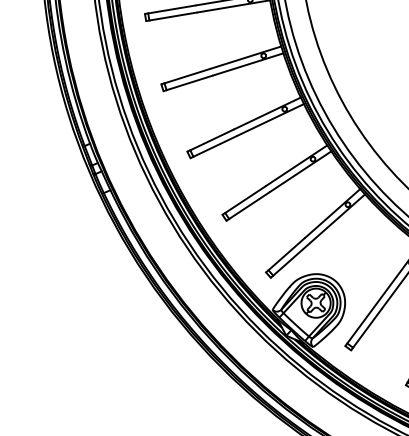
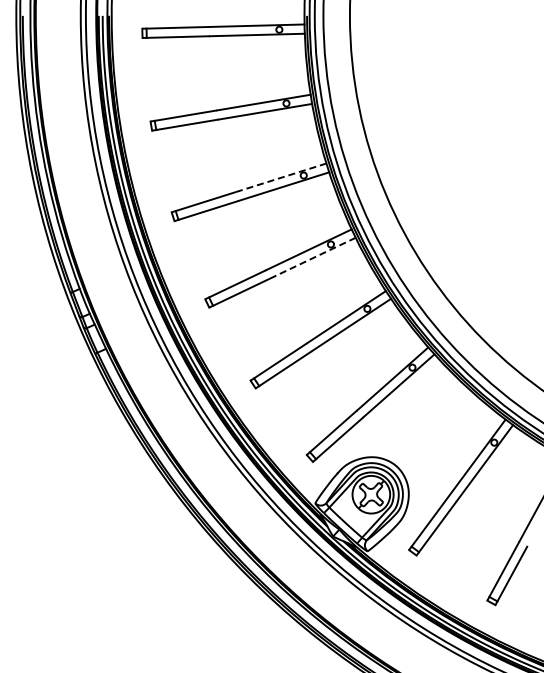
line: (246, 57) -> (281, 177), solid -> dashed
line: (270, 120) -> (312, 258), solid -> dashed

